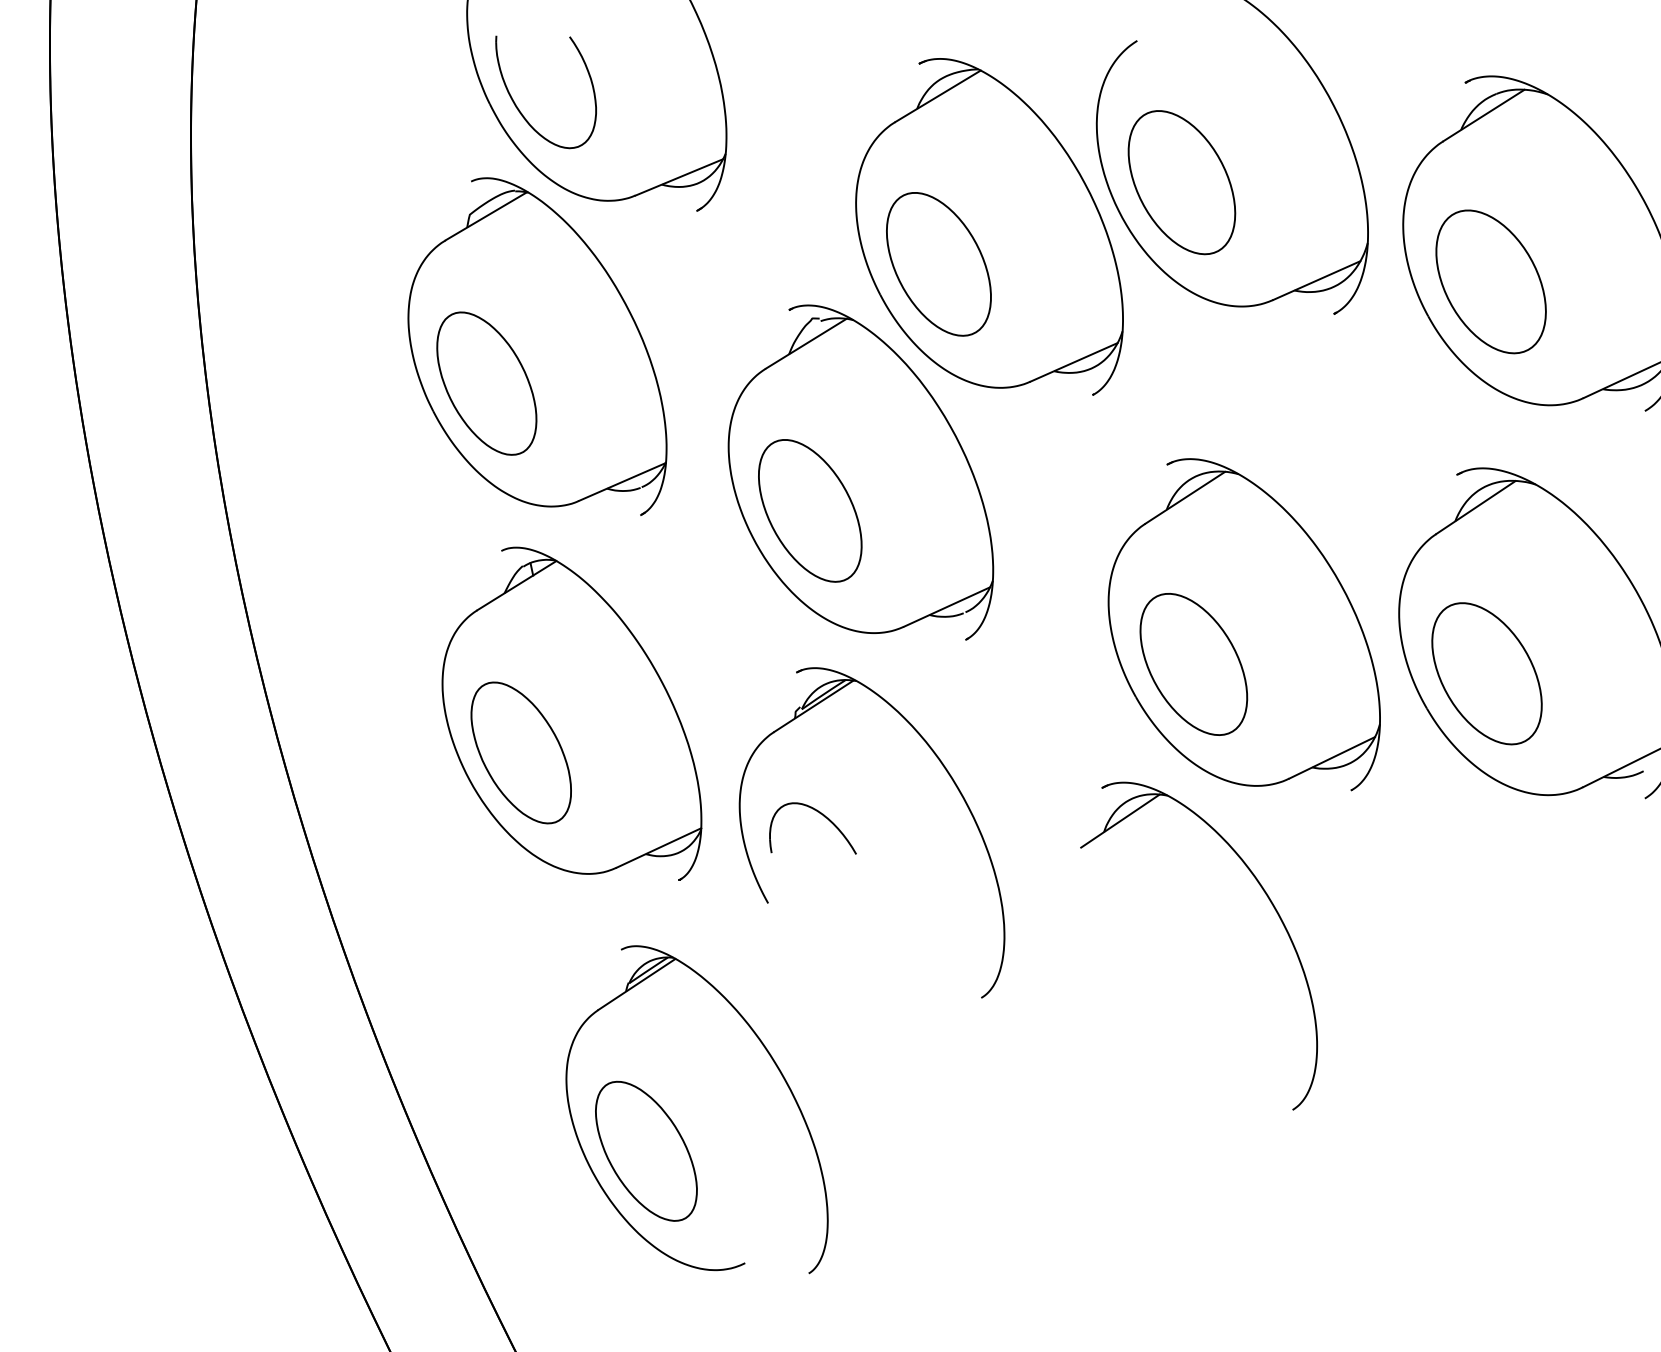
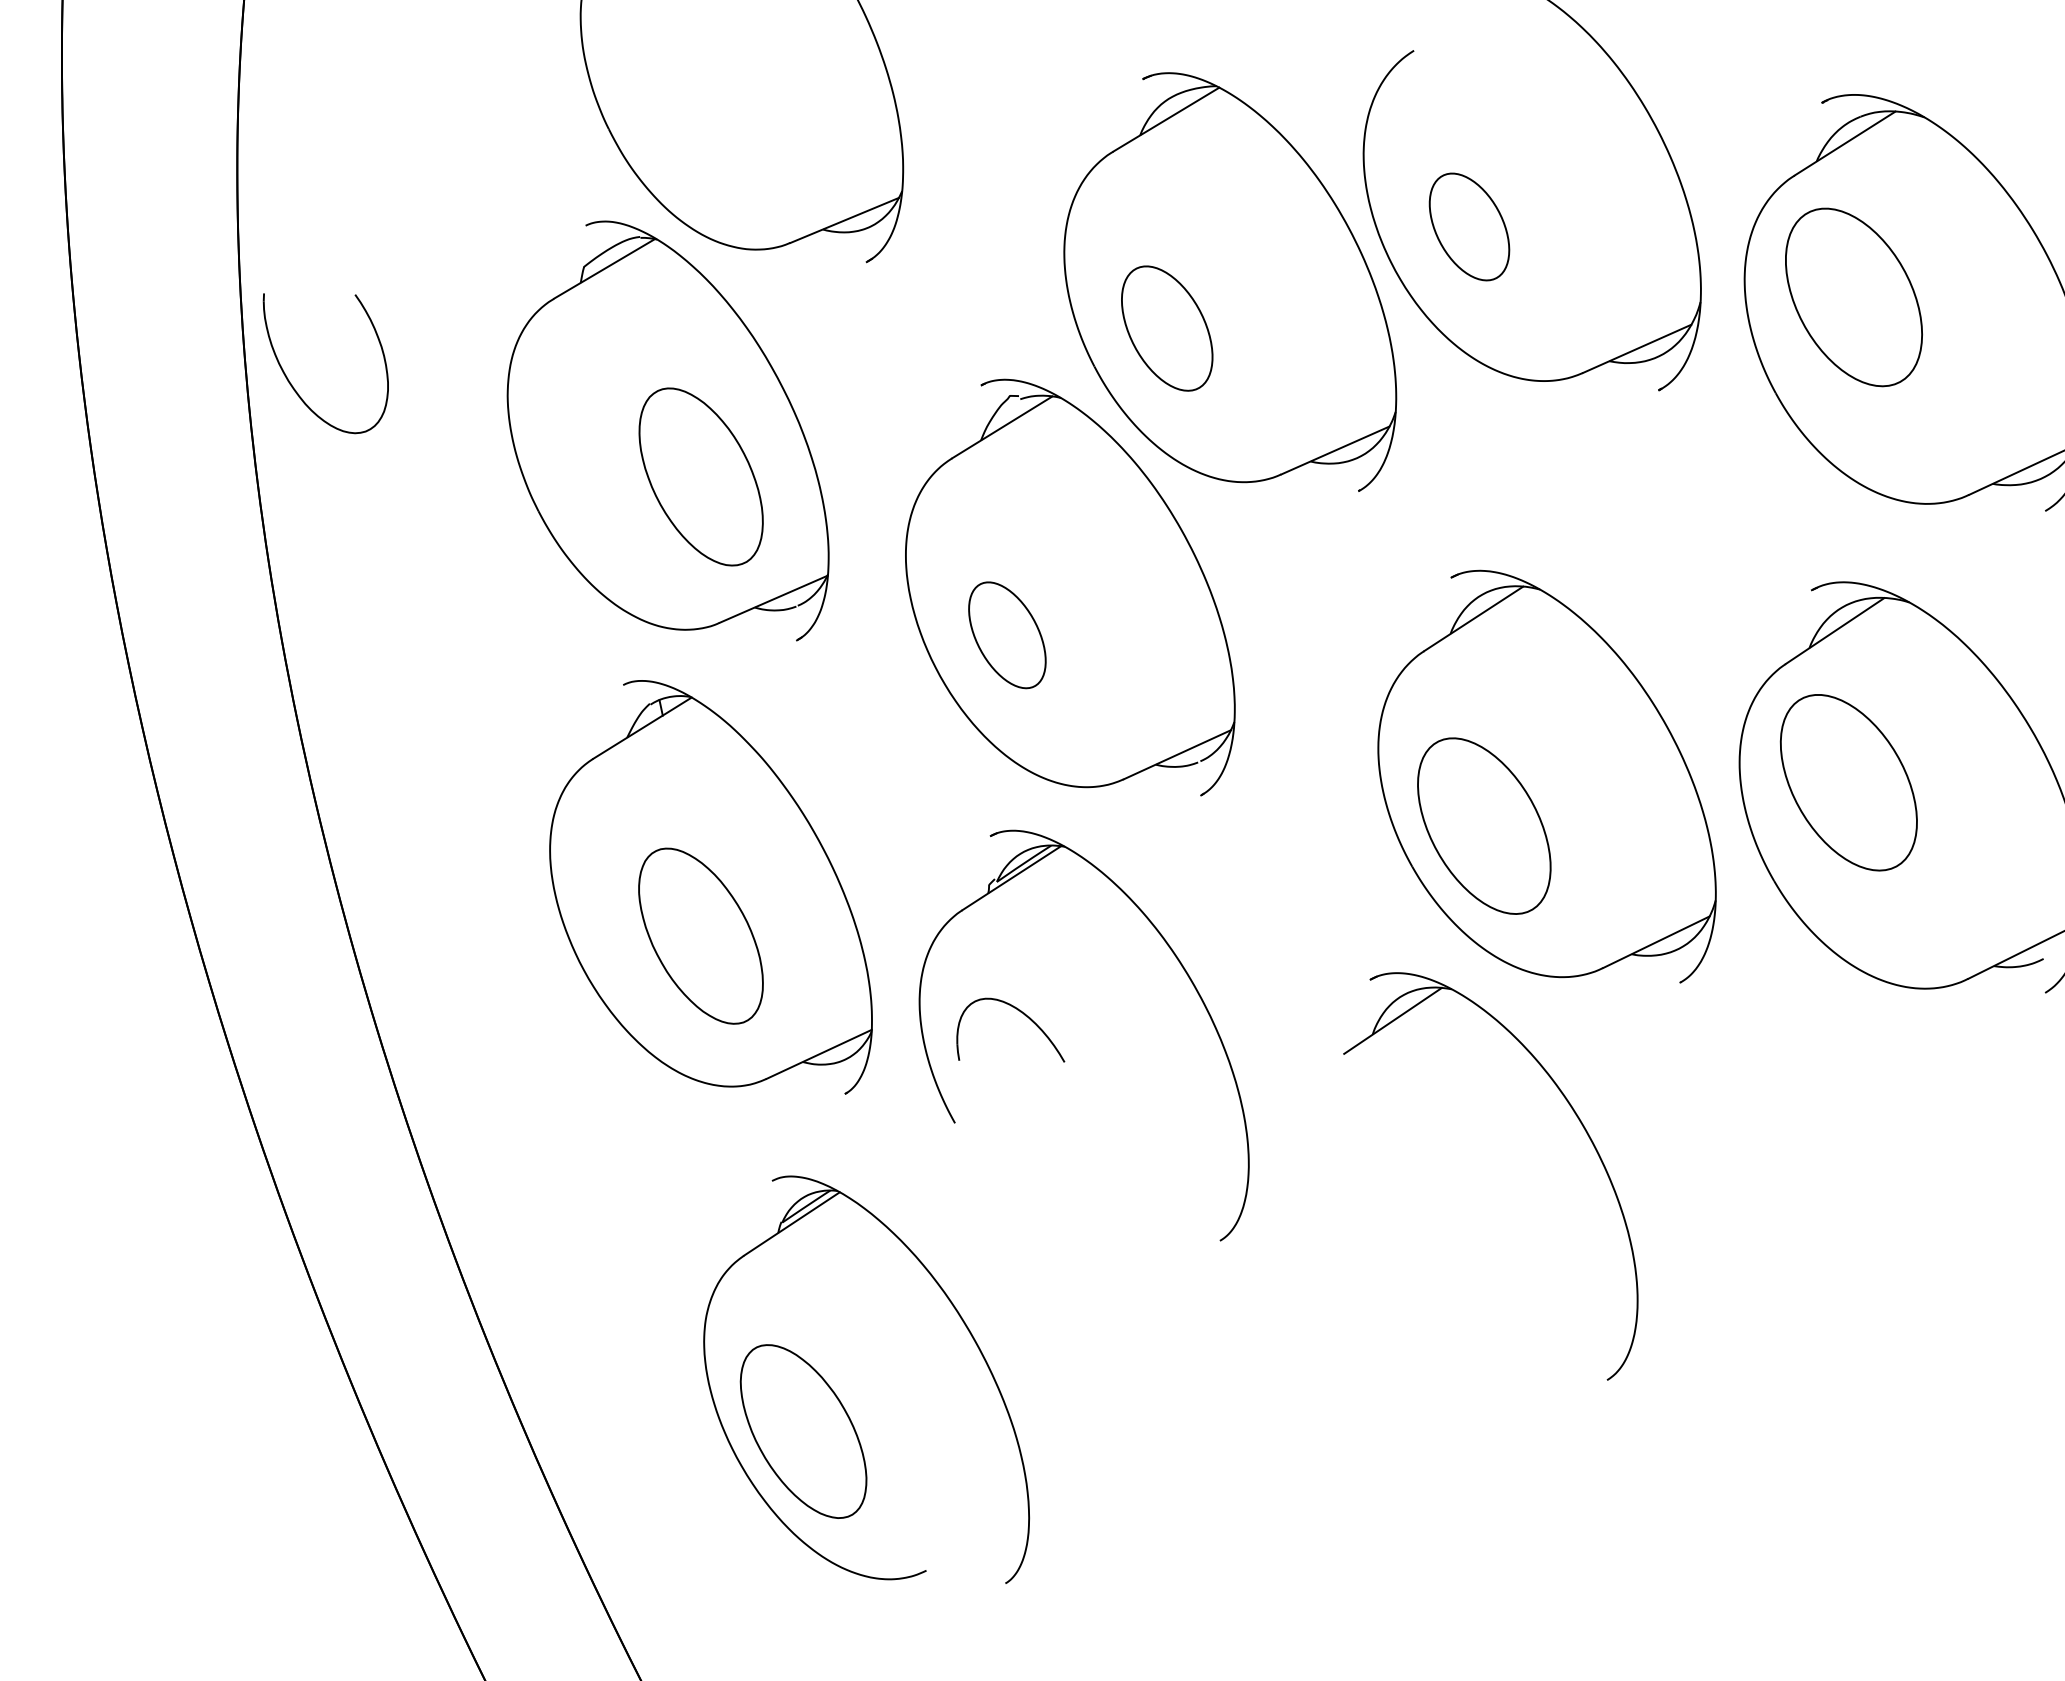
part: (520, 110) -> (293, 386), moved
part: (1181, 182) -> (1469, 226), size x0.6
part: (938, 264) -> (1166, 328), size x0.7
part: (1490, 281) -> (1853, 297), moved
part: (486, 383) -> (700, 476), moved
part: (810, 511) -> (1007, 635), size x0.6
part: (1486, 673) -> (1848, 782), moved
part: (520, 752) -> (700, 935), moved

